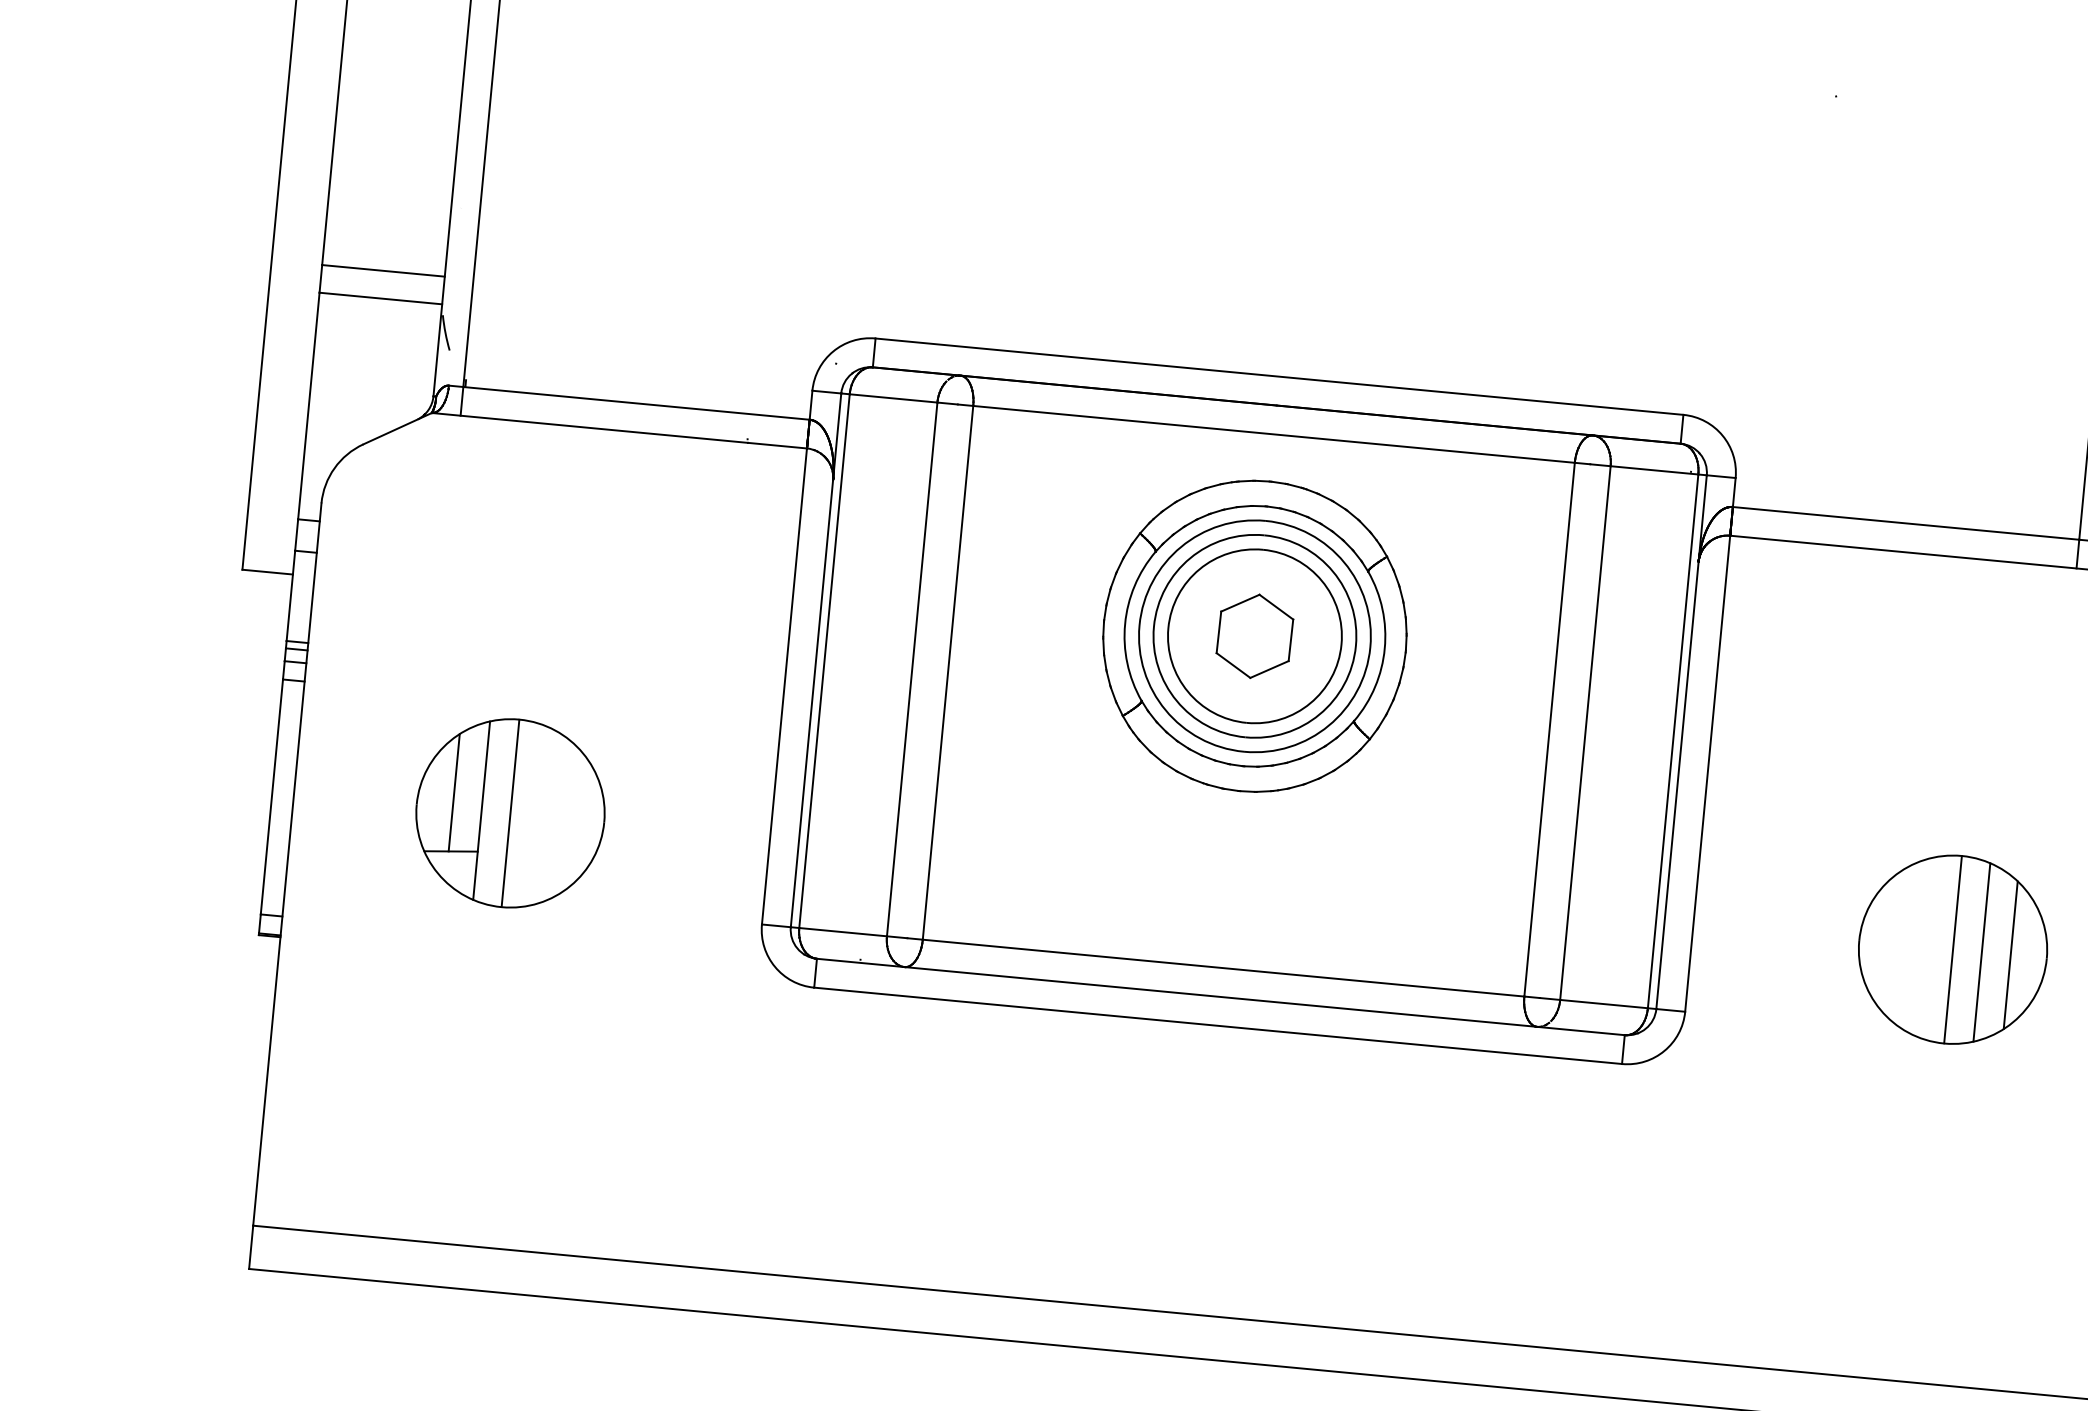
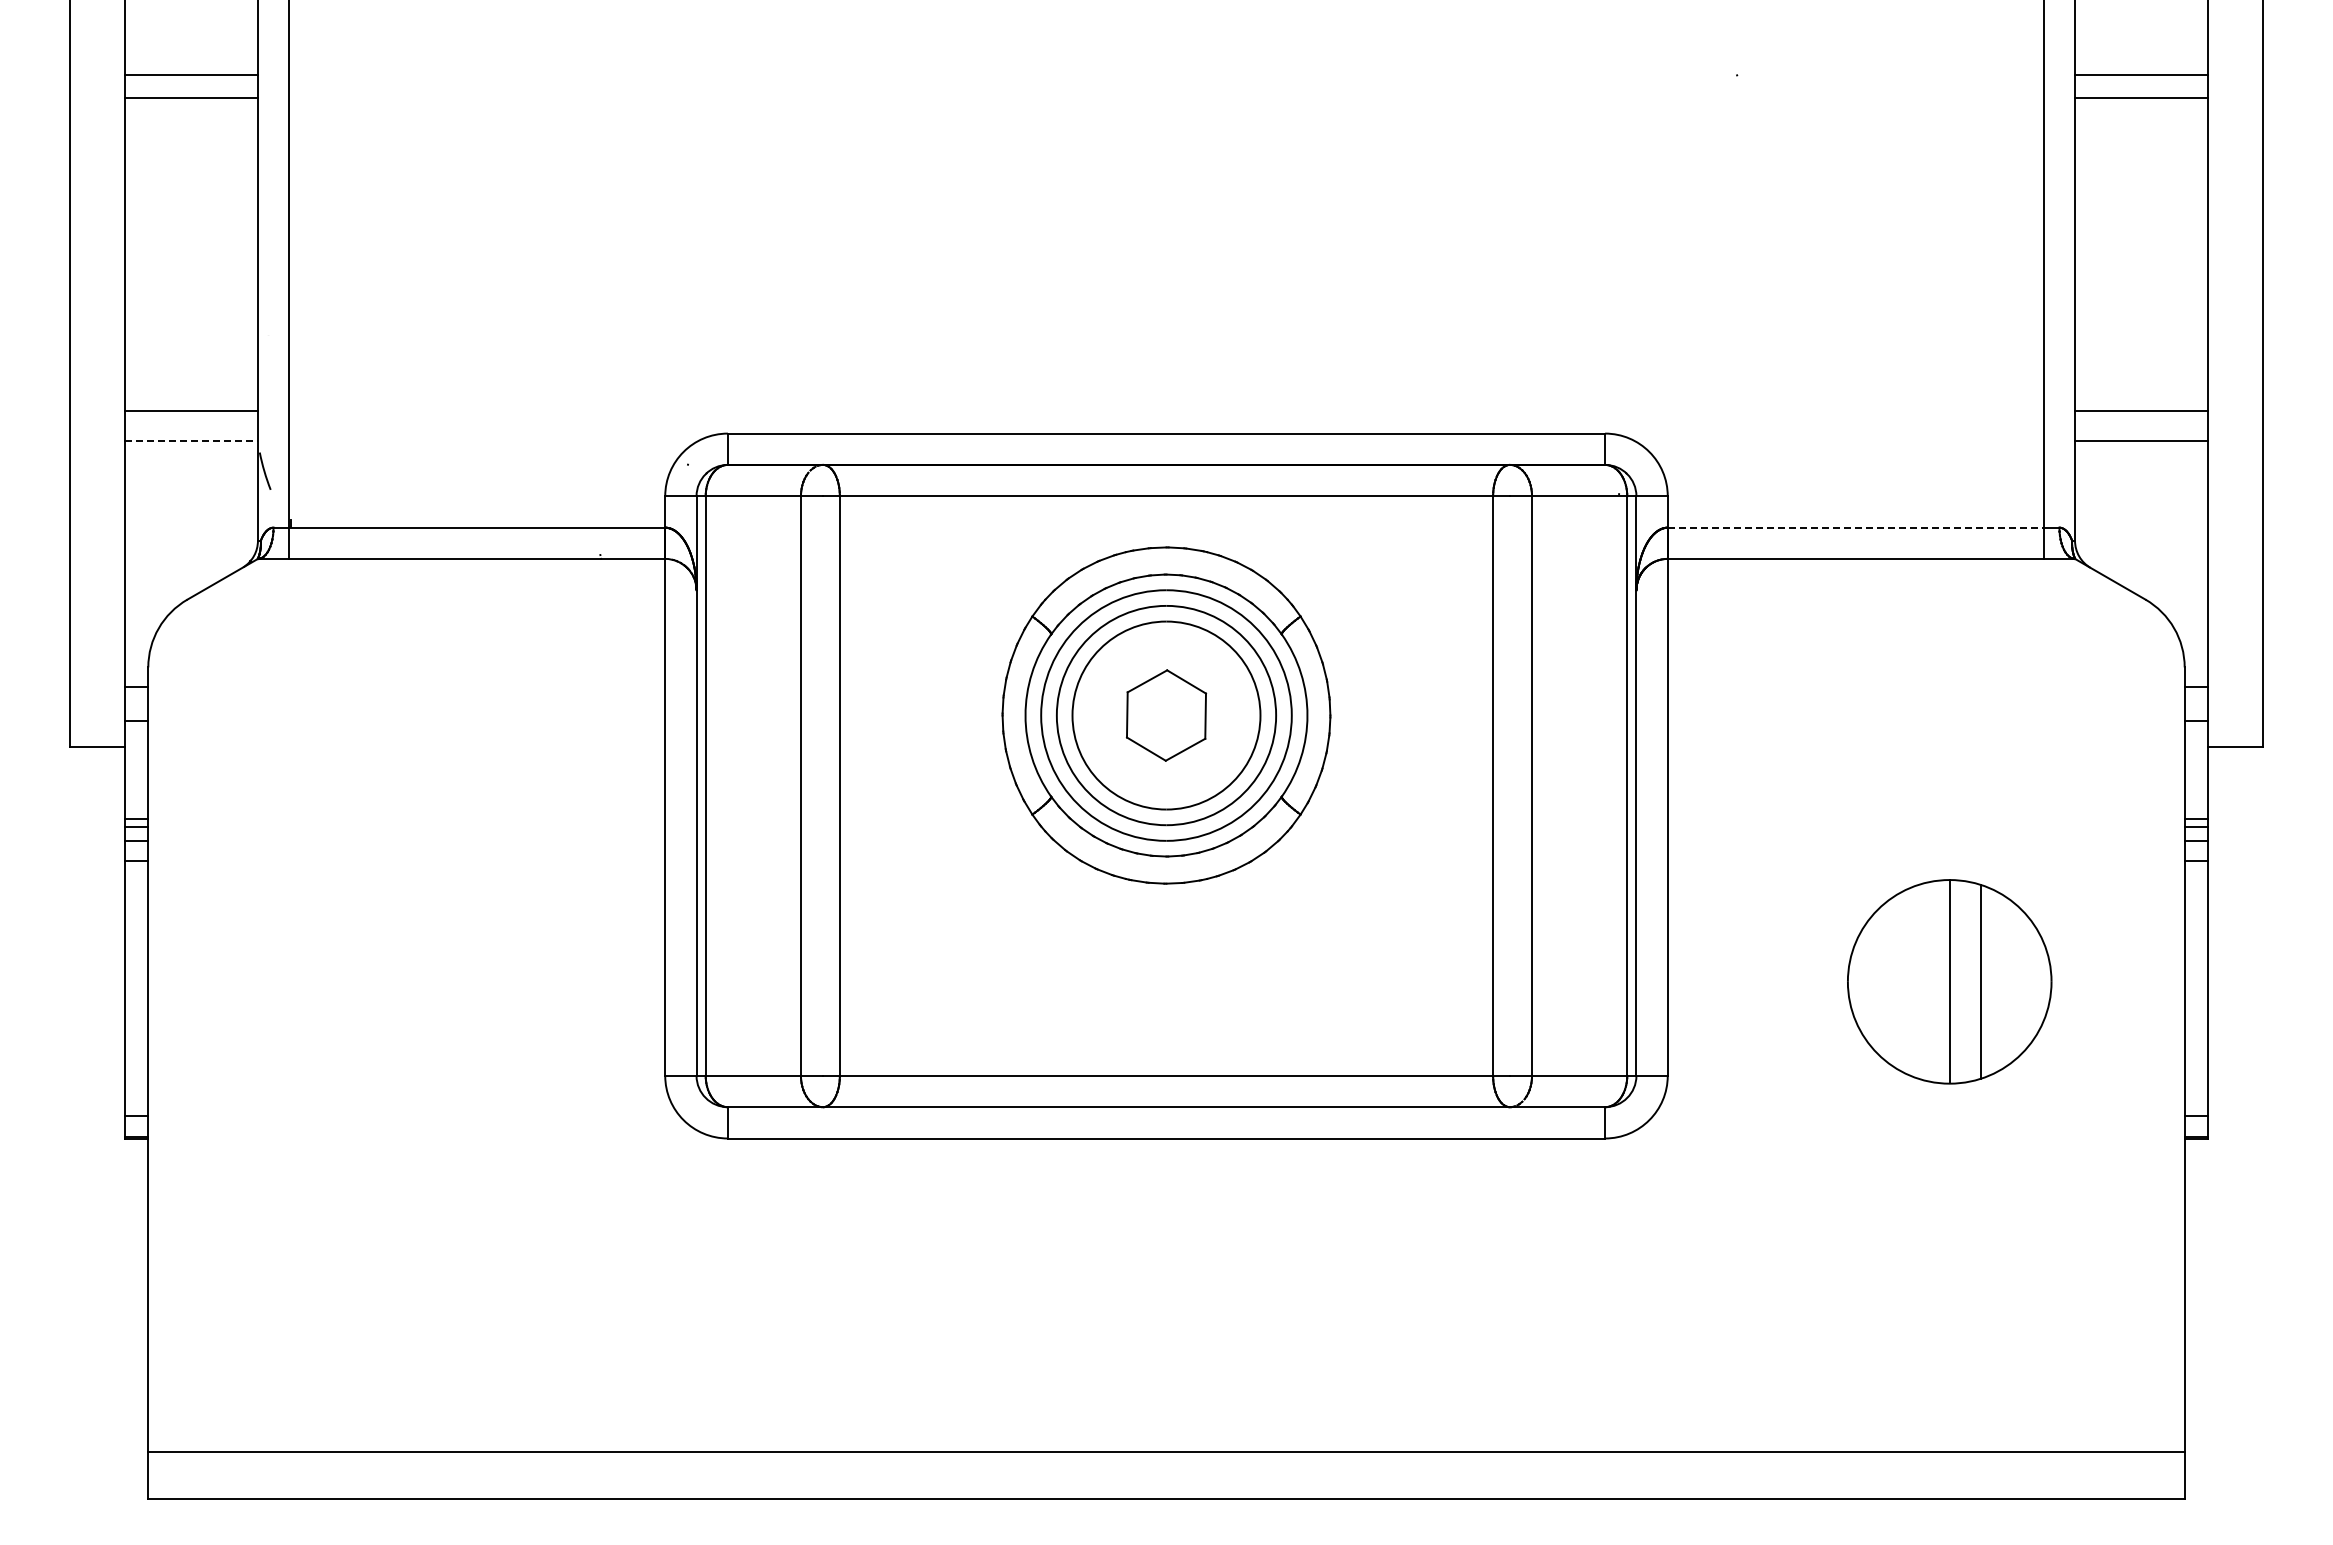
line: (381, 298) -> (191, 440), solid -> dashed
line: (1906, 523) -> (1856, 527), solid -> dashed
part: (509, 813) -> (382, 981), removed
line: (2010, 954) -> (2012, 981), removed

